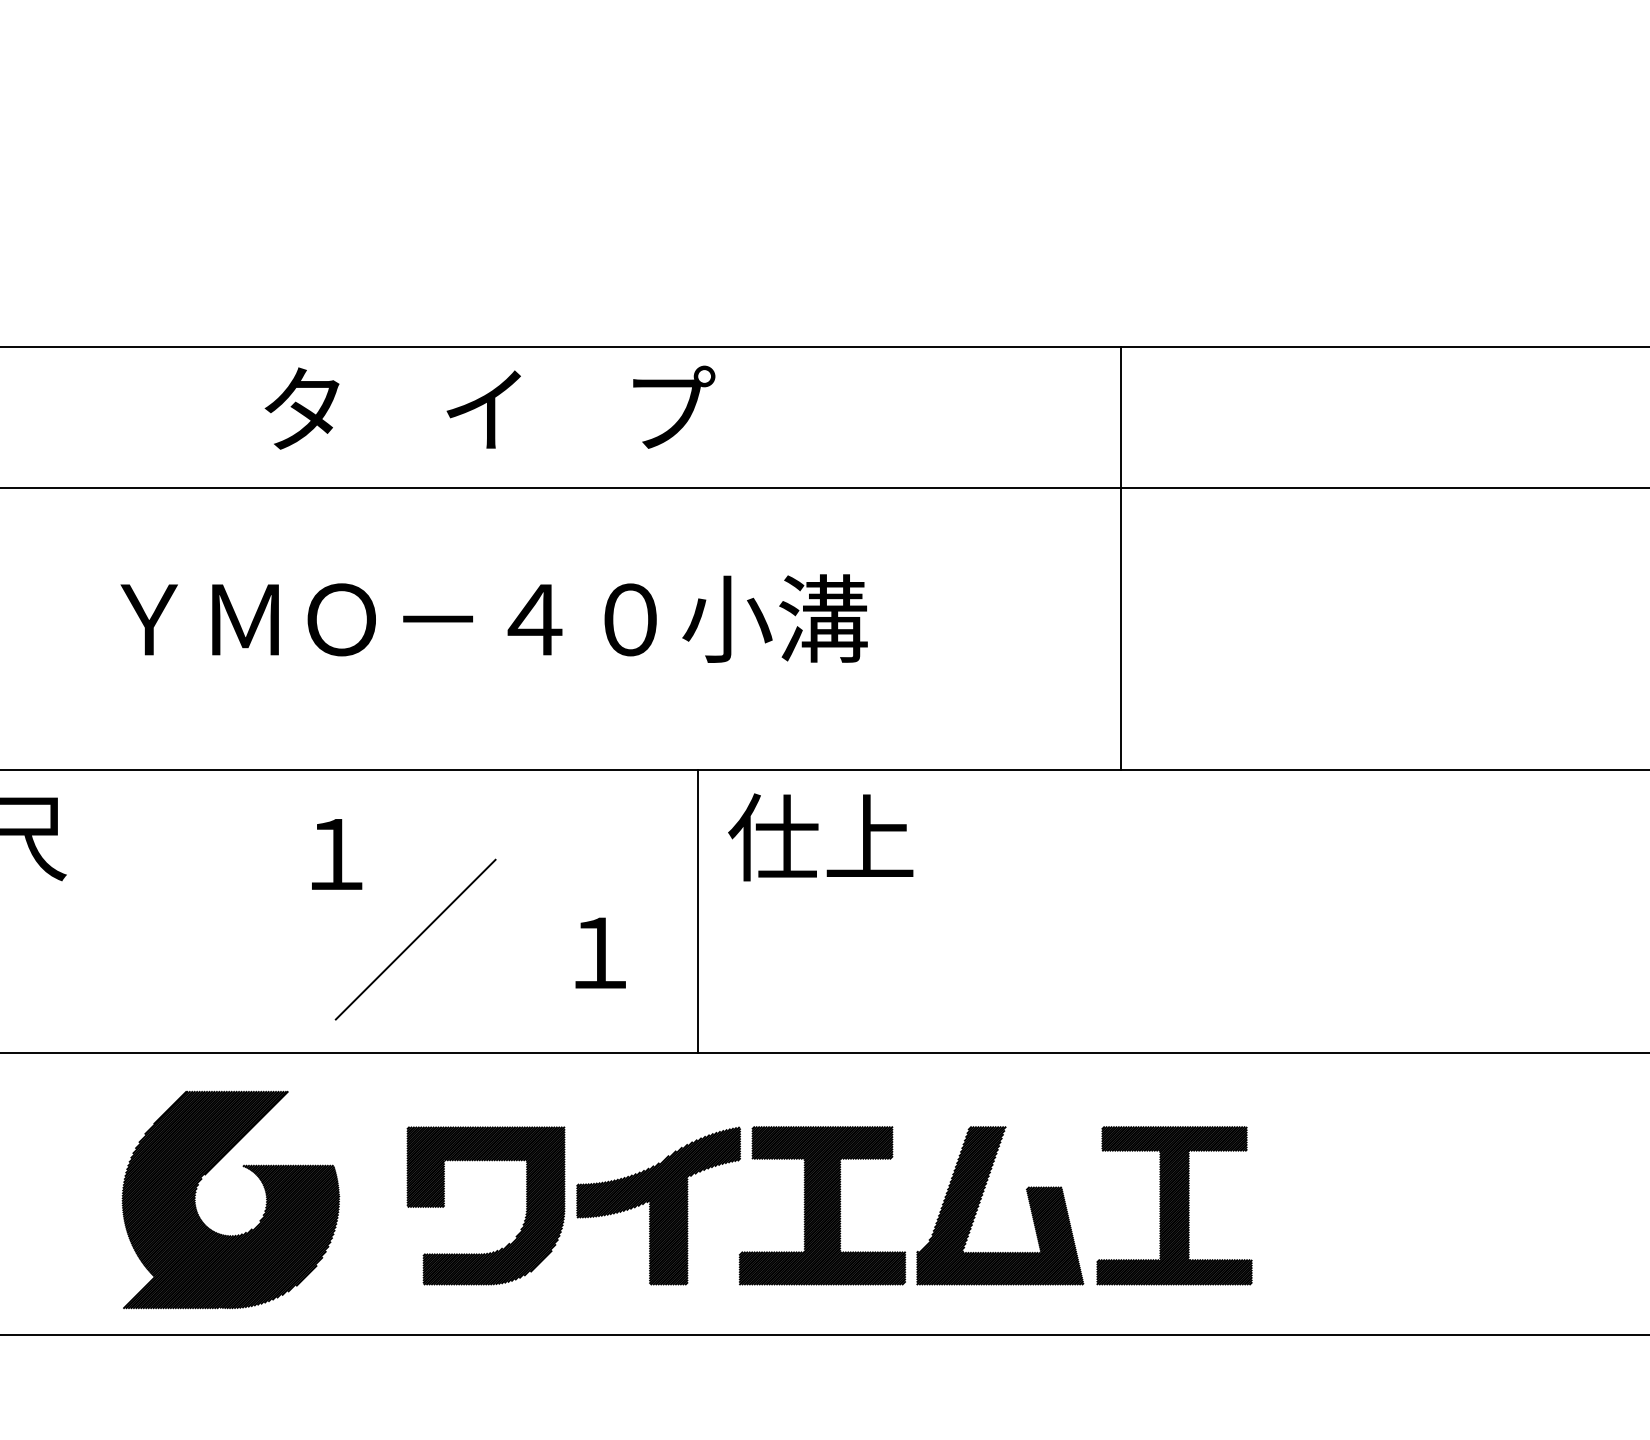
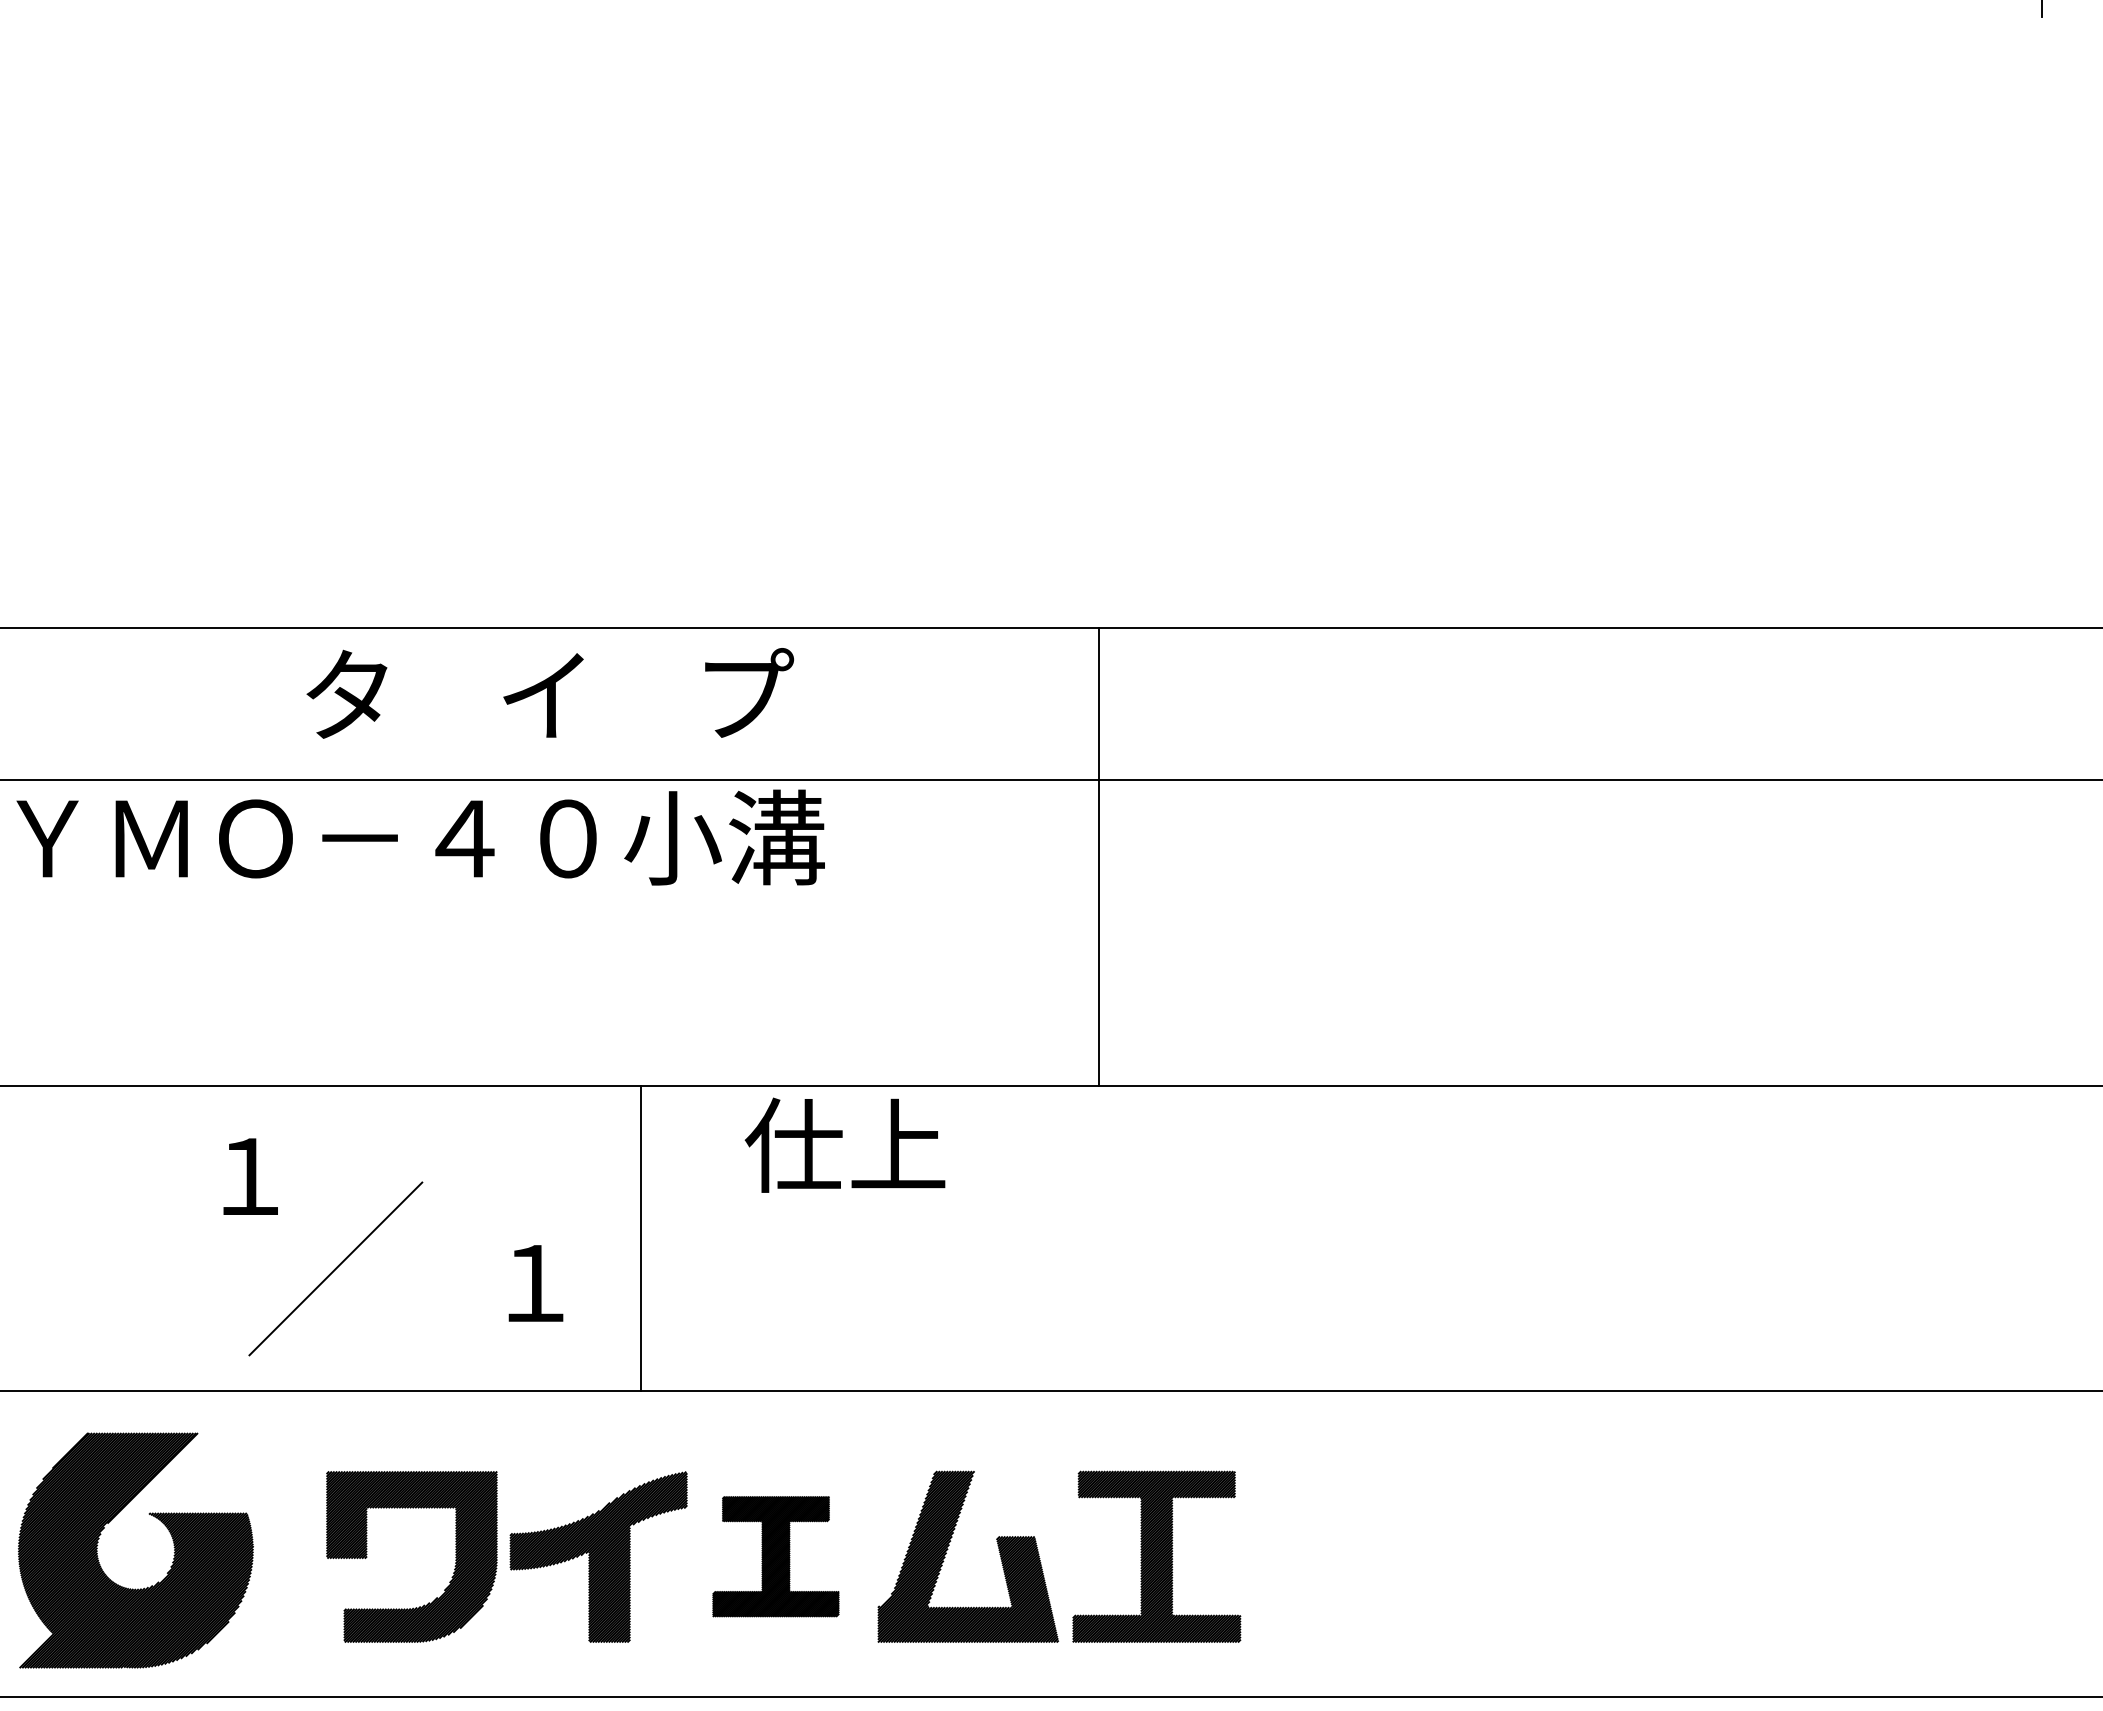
text: (490, 407) -> (550, 693), moved
text: (493, 618) -> (420, 837), moved
text: (820, 836) -> (844, 1144), moved
part: (822, 1205) -> (775, 1556), size x0.7

